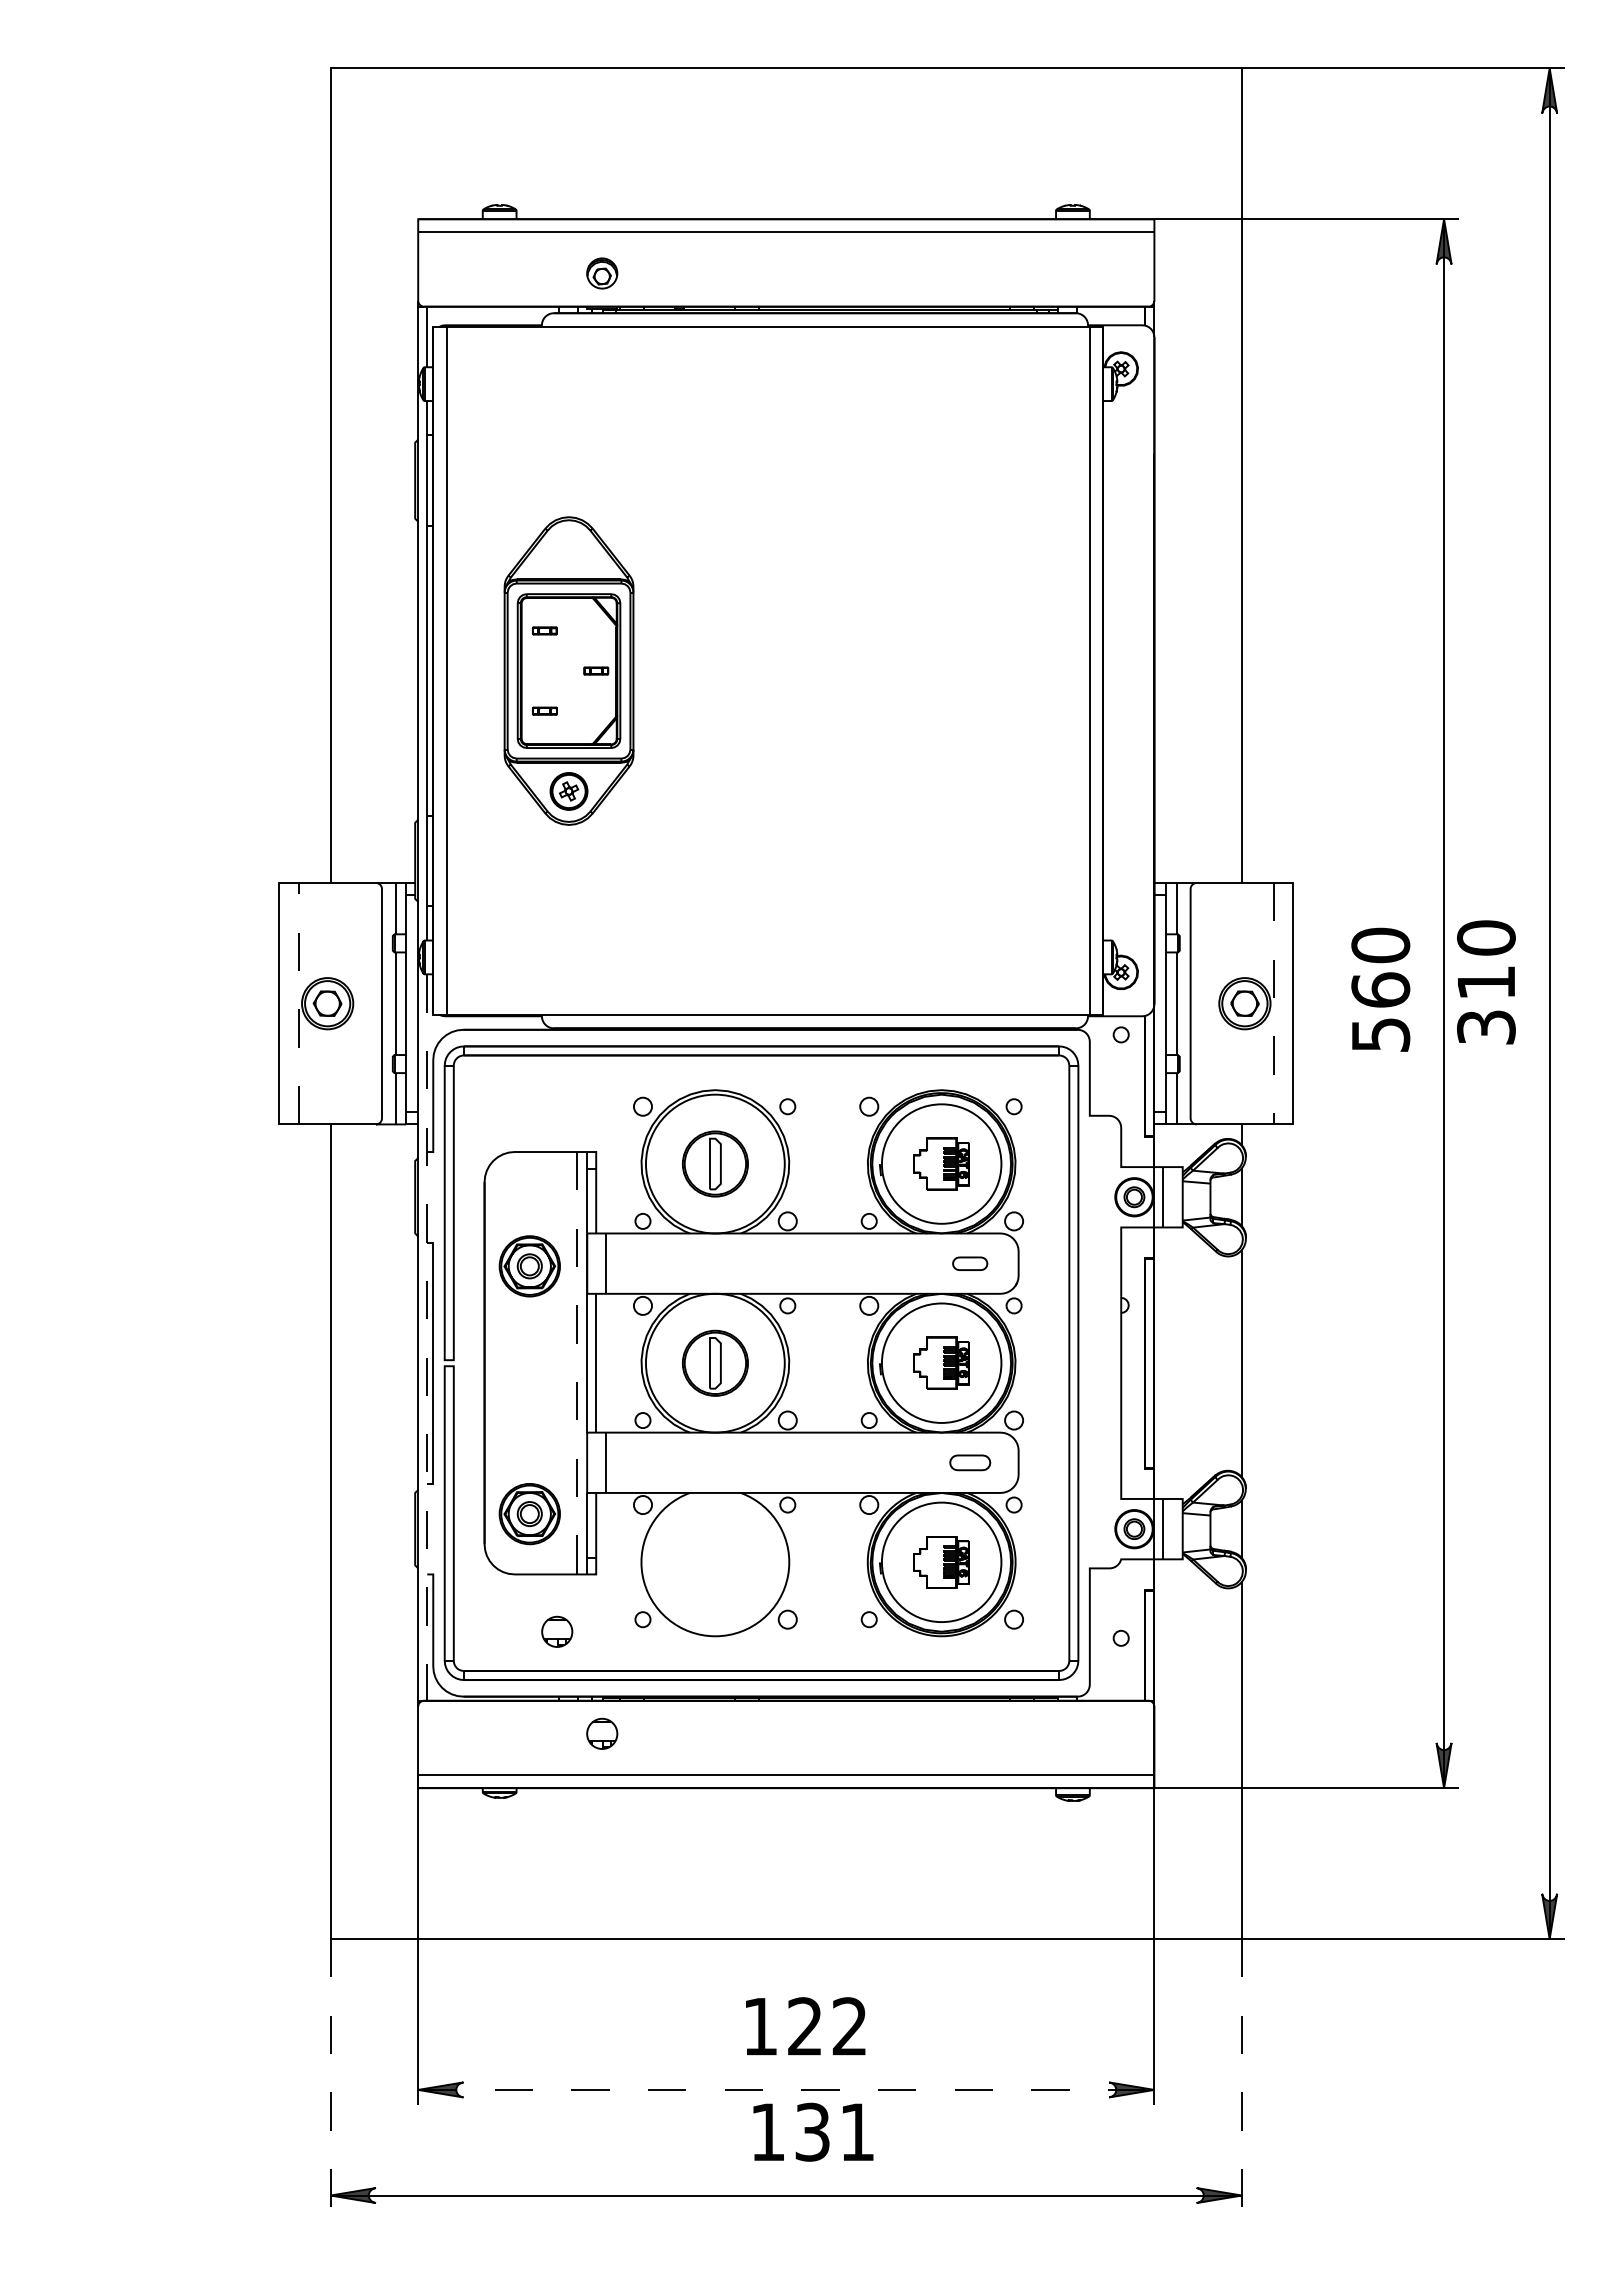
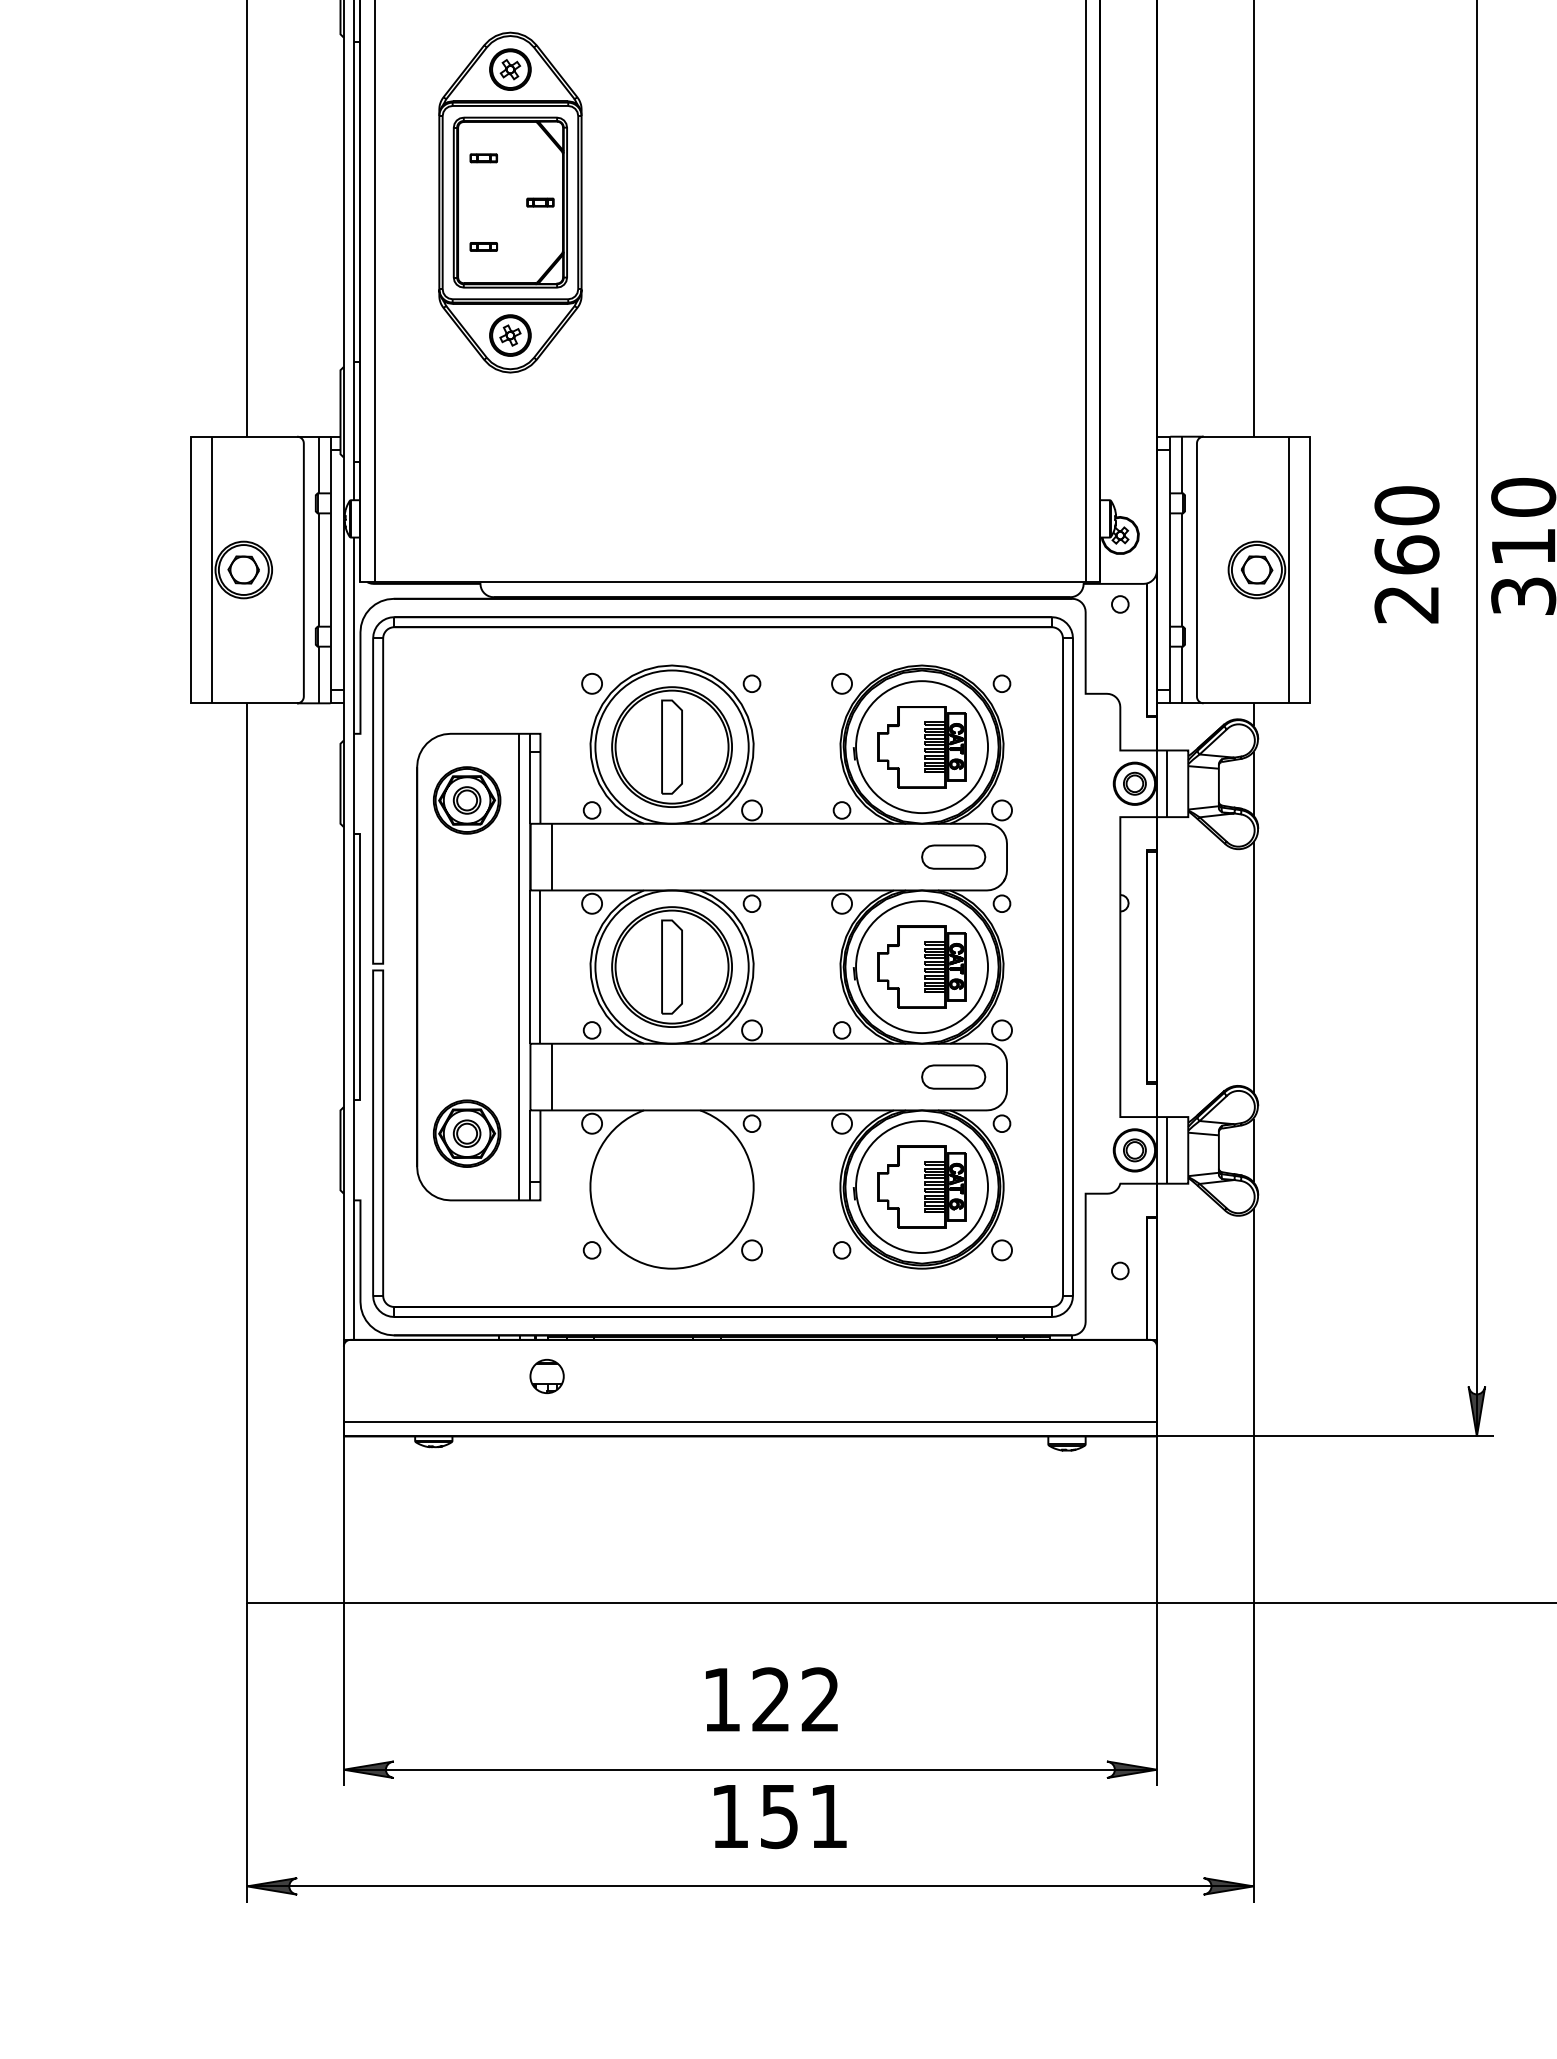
part: (568, 550) -> (509, 69), added
line: (298, 1003) -> (211, 569), dashed -> solid
line: (1273, 1003) -> (1288, 569), dashed -> solid
text: (1380, 1035) -> (1406, 605), 560 -> 260
part: (715, 1163) -> (672, 746), size x1.67
part: (941, 1163) -> (921, 746), size x1.43
part: (969, 1263) -> (952, 856), size x1.67
part: (529, 1266) -> (466, 800), moved
line: (427, 1338) -> (354, 939), dashed -> solid
part: (941, 1362) -> (921, 966), size x1.43
line: (576, 1363) -> (518, 967), dashed -> solid
part: (715, 1363) -> (672, 967), size x1.67
part: (969, 1462) -> (952, 1076), size x1.43
part: (941, 1562) -> (921, 1187), size x1.43
part: (557, 1631) -> (497, 1263), removed
line: (330, 2074) -> (246, 1752), dashed -> solid
line: (1241, 2074) -> (1253, 1752), dashed -> solid
line: (786, 2089) -> (750, 1769), dashed -> solid
text: (812, 2131) -> (779, 1815), 131 -> 151

